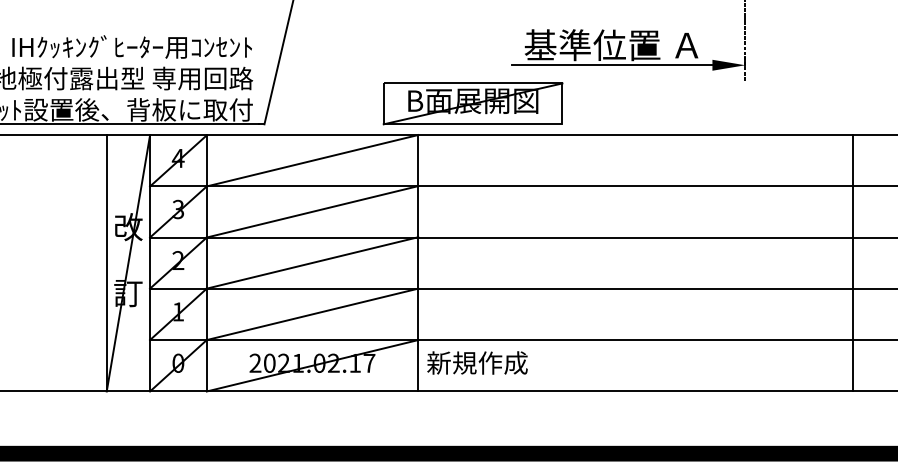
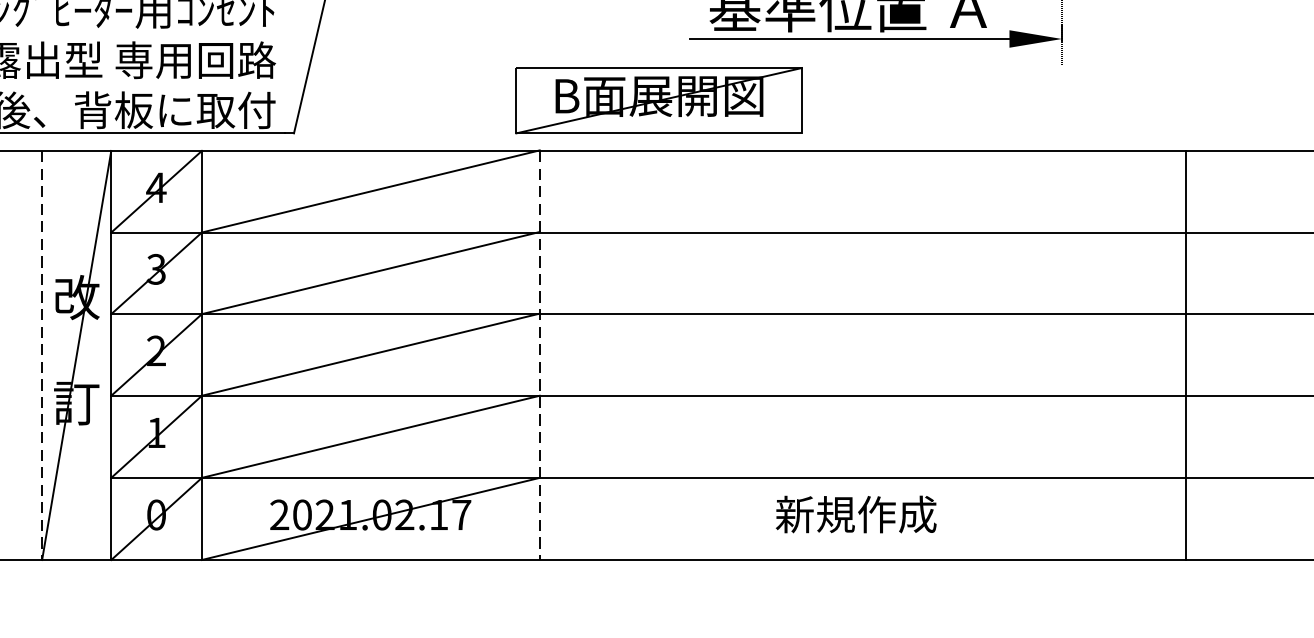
part: (472, 103) -> (658, 100), moved
line: (106, 263) -> (41, 355), solid -> dashed
line: (418, 263) -> (540, 355), solid -> dashed
line: (853, 263) -> (1186, 355), moved
text: (477, 362) -> (856, 513), moved

